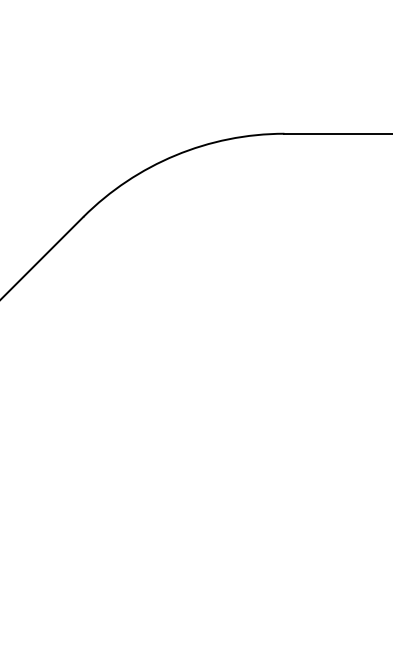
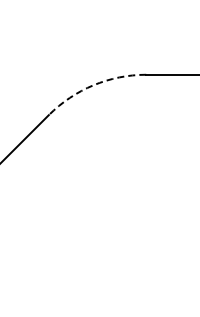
arc: (175, 155) -> (93, 85), solid -> dashed

